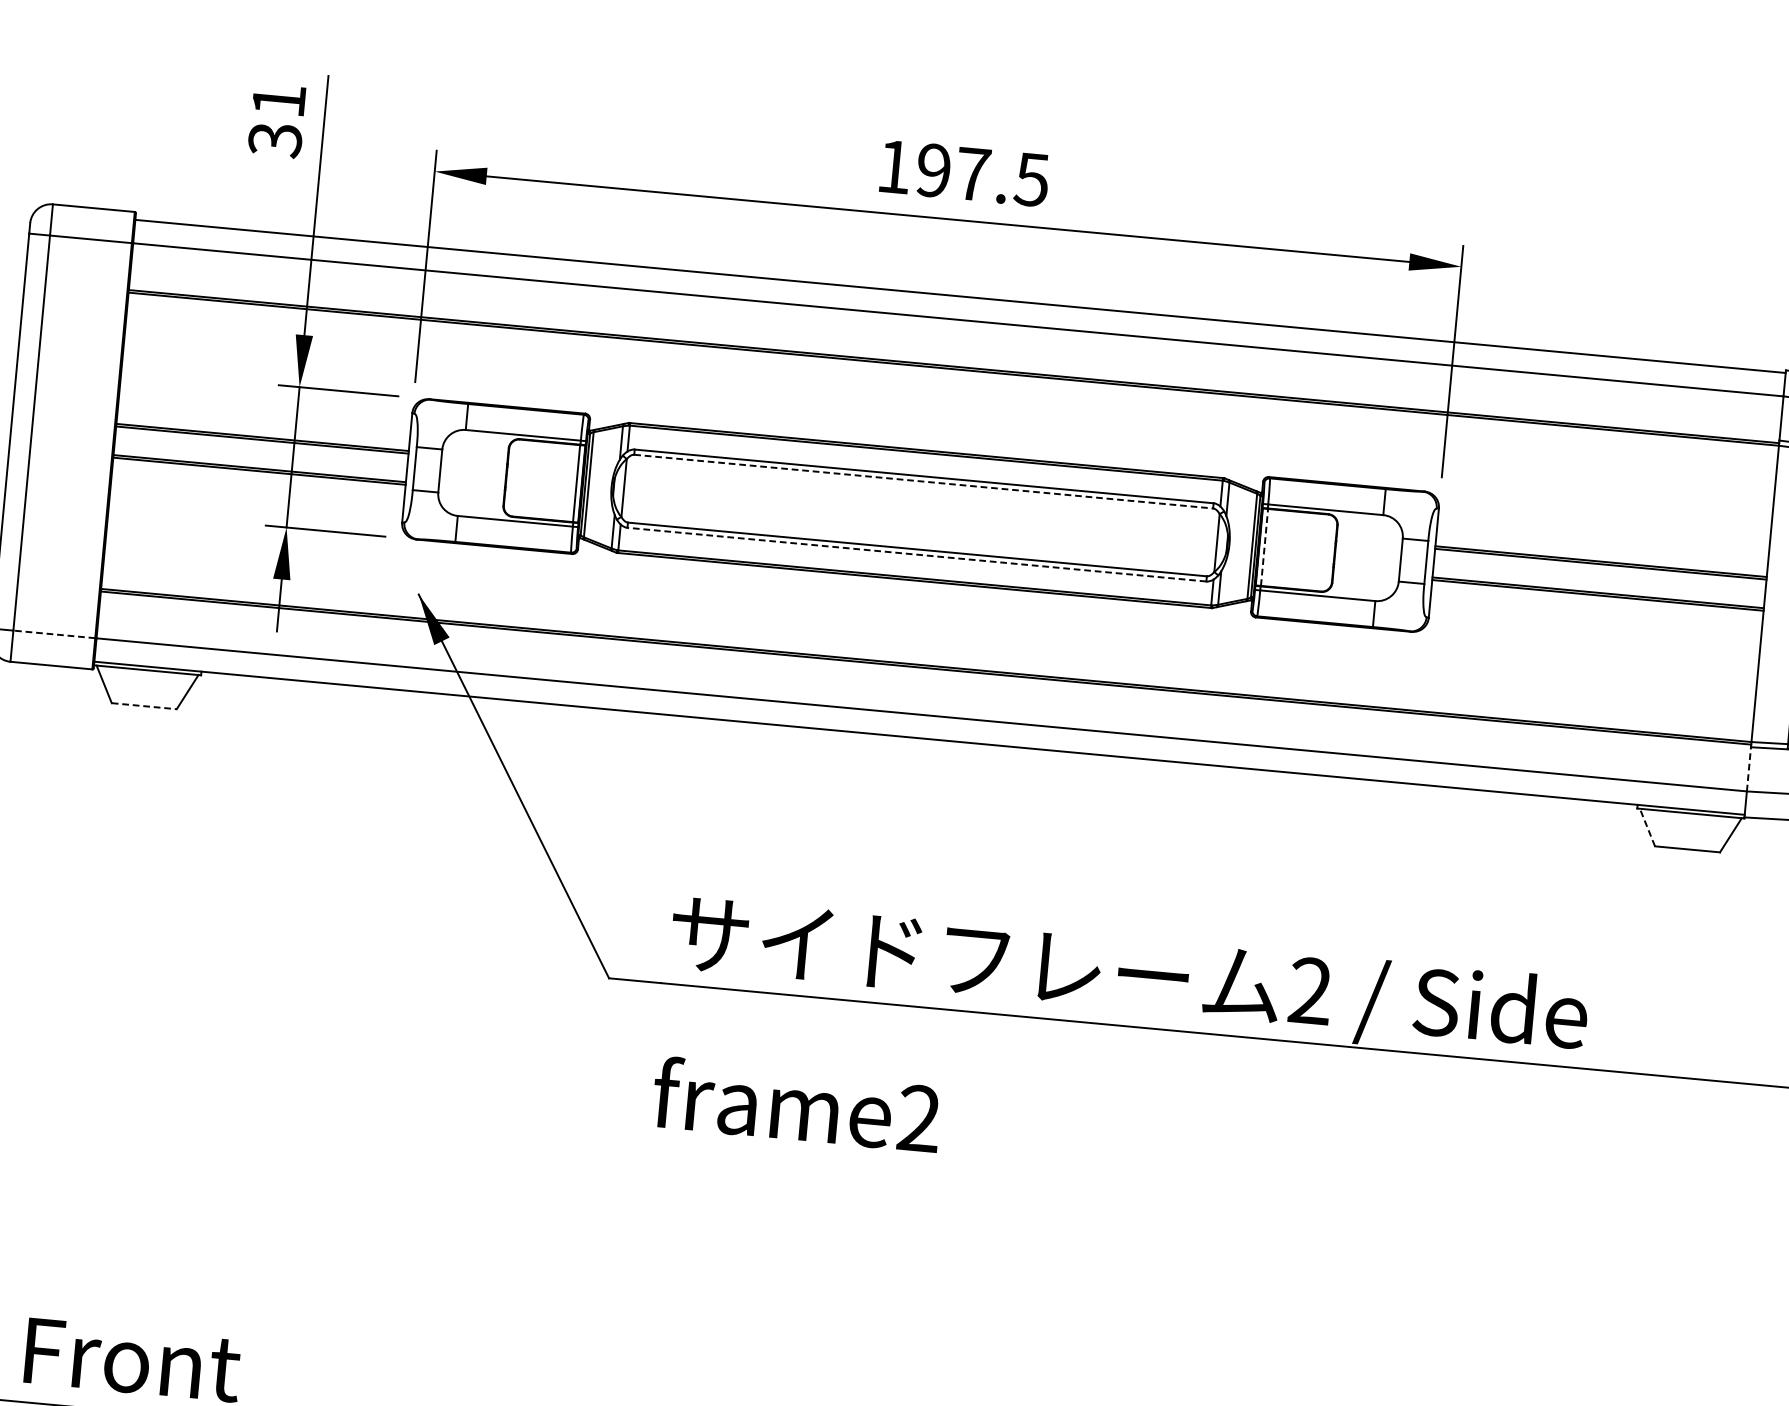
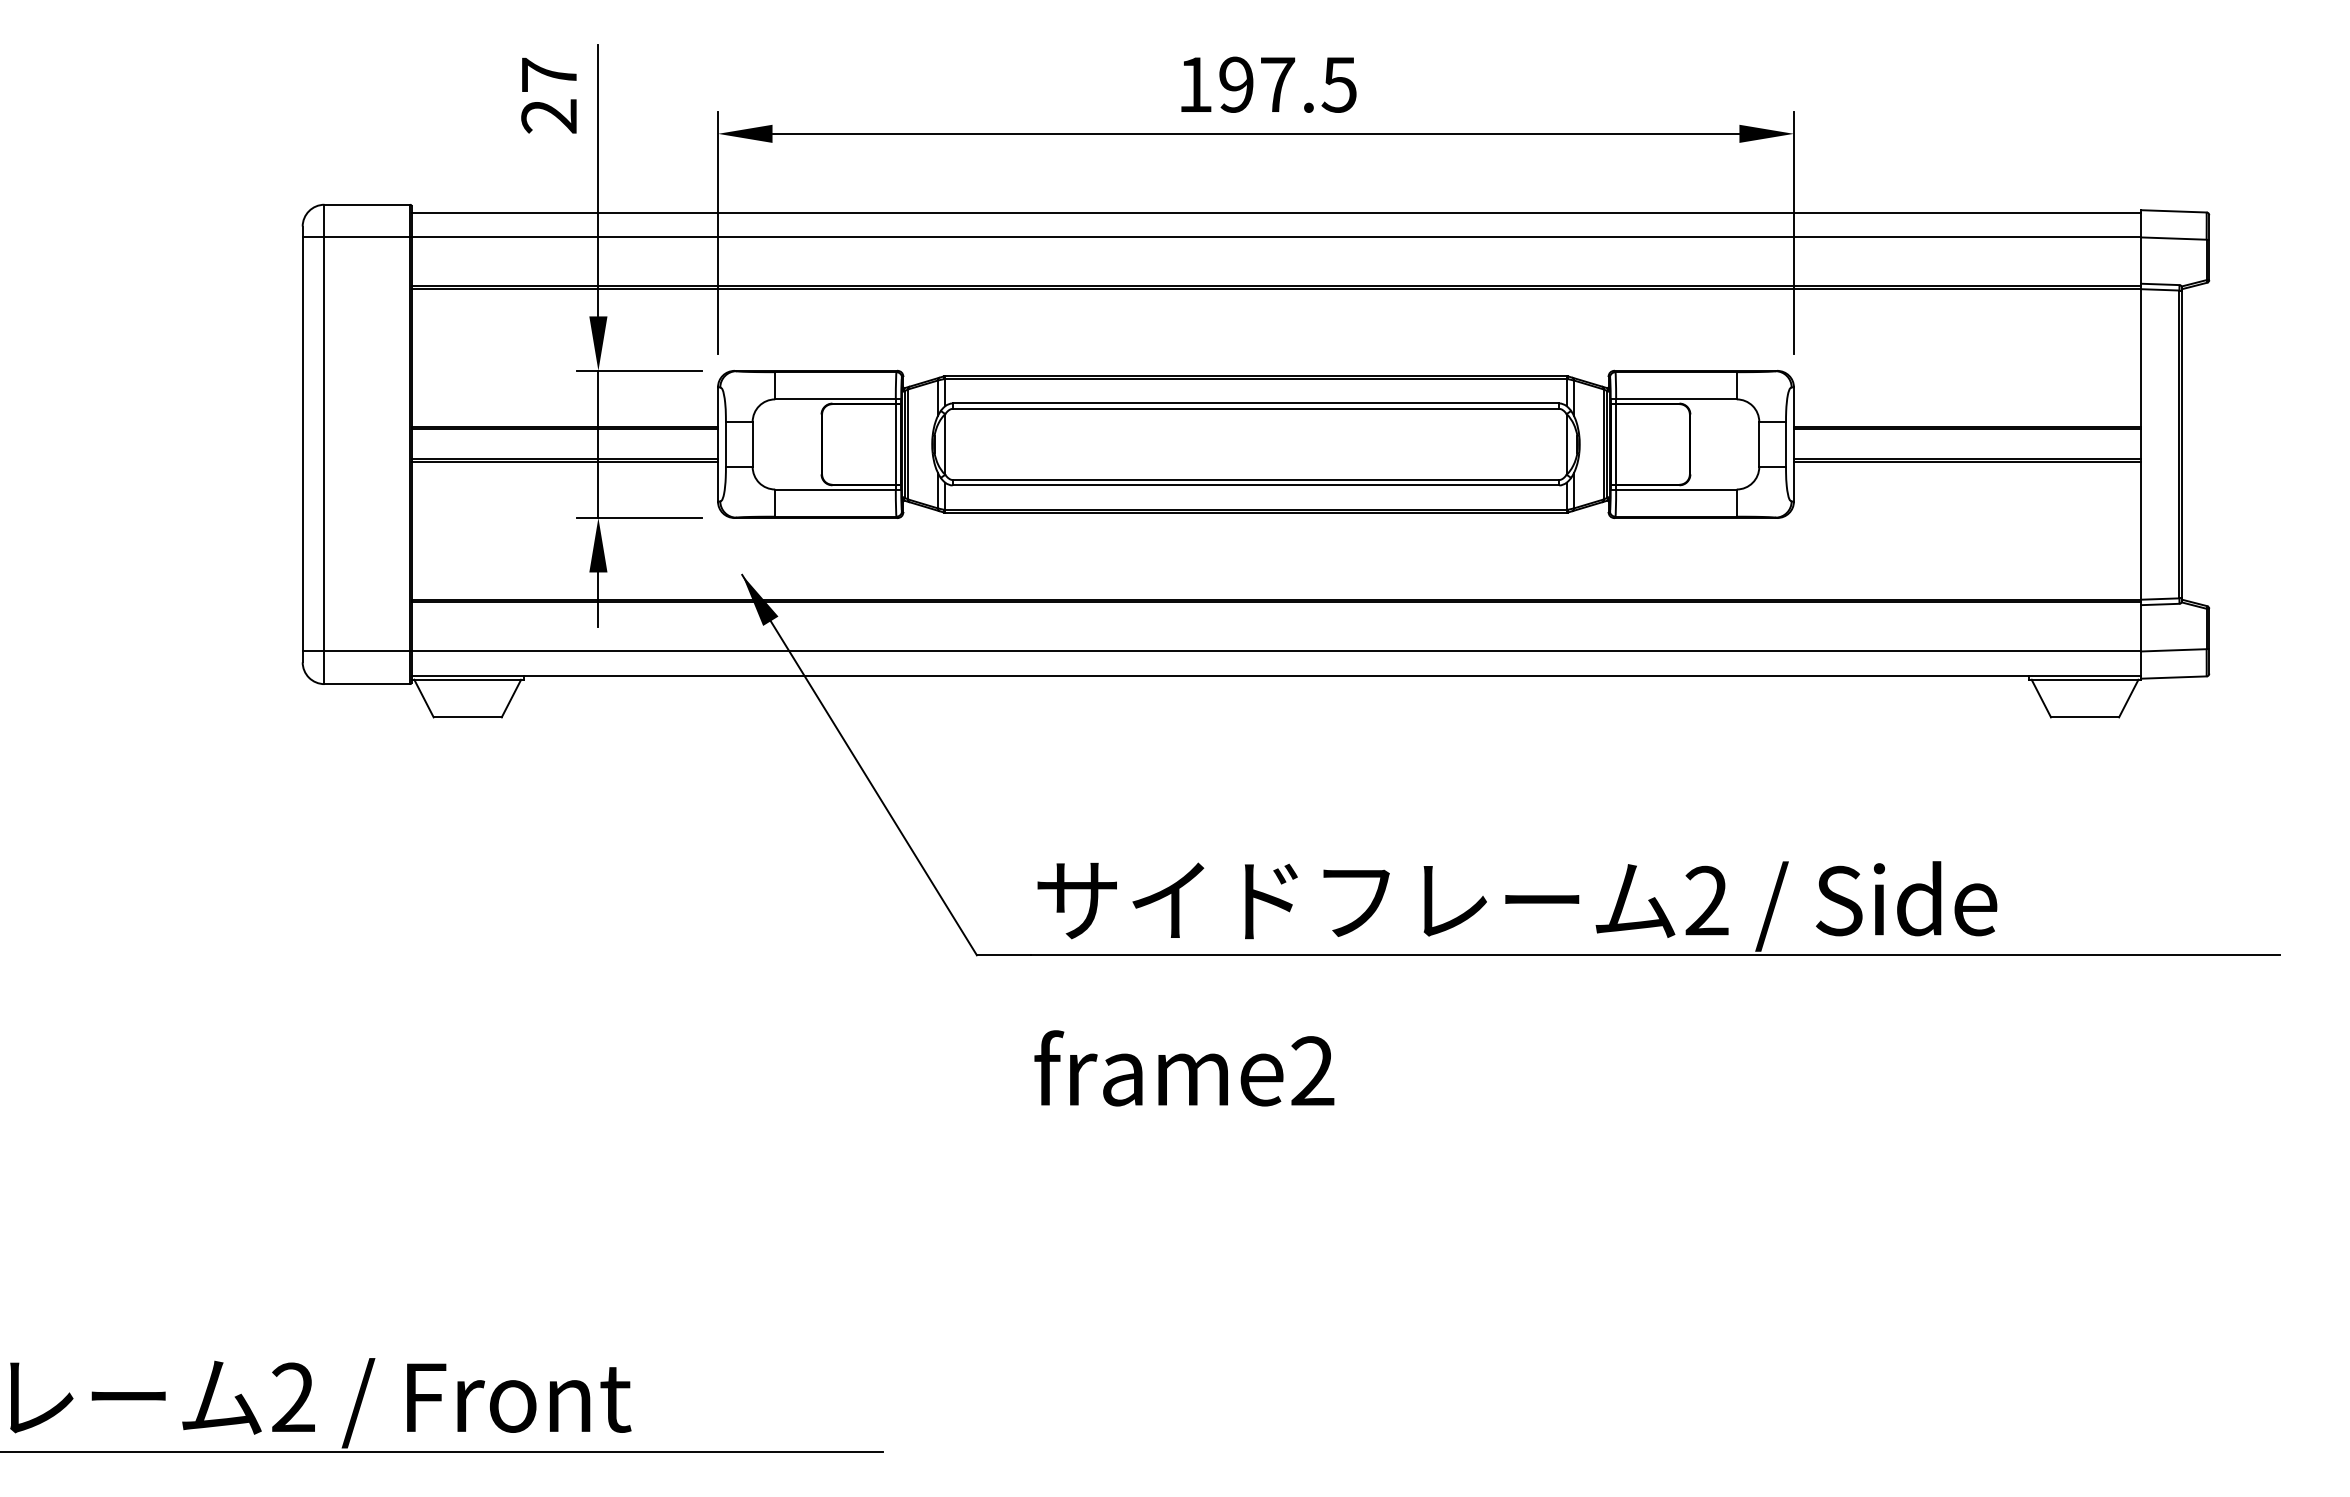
text: (277, 120) -> (549, 95), 31 -> 27
line: (924, 481) -> (1256, 408), dashed -> solid
line: (1264, 546) -> (1616, 443), dashed -> solid
line: (916, 554) -> (1255, 485), dashed -> solid
line: (54, 634) -> (367, 651), dashed -> solid
line: (144, 706) -> (468, 717), dashed -> solid
line: (1749, 768) -> (2141, 627), dashed -> solid
line: (1647, 827) -> (2041, 698), dashed -> solid

